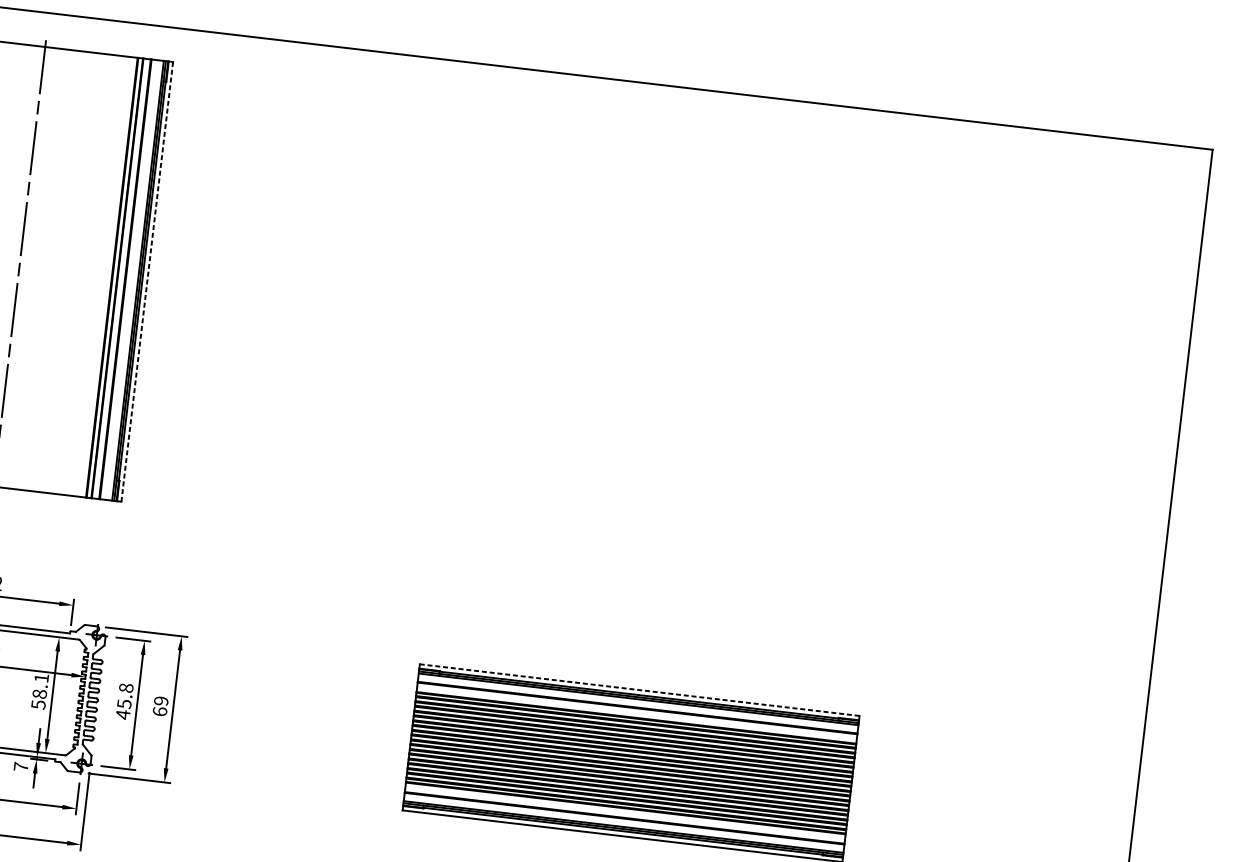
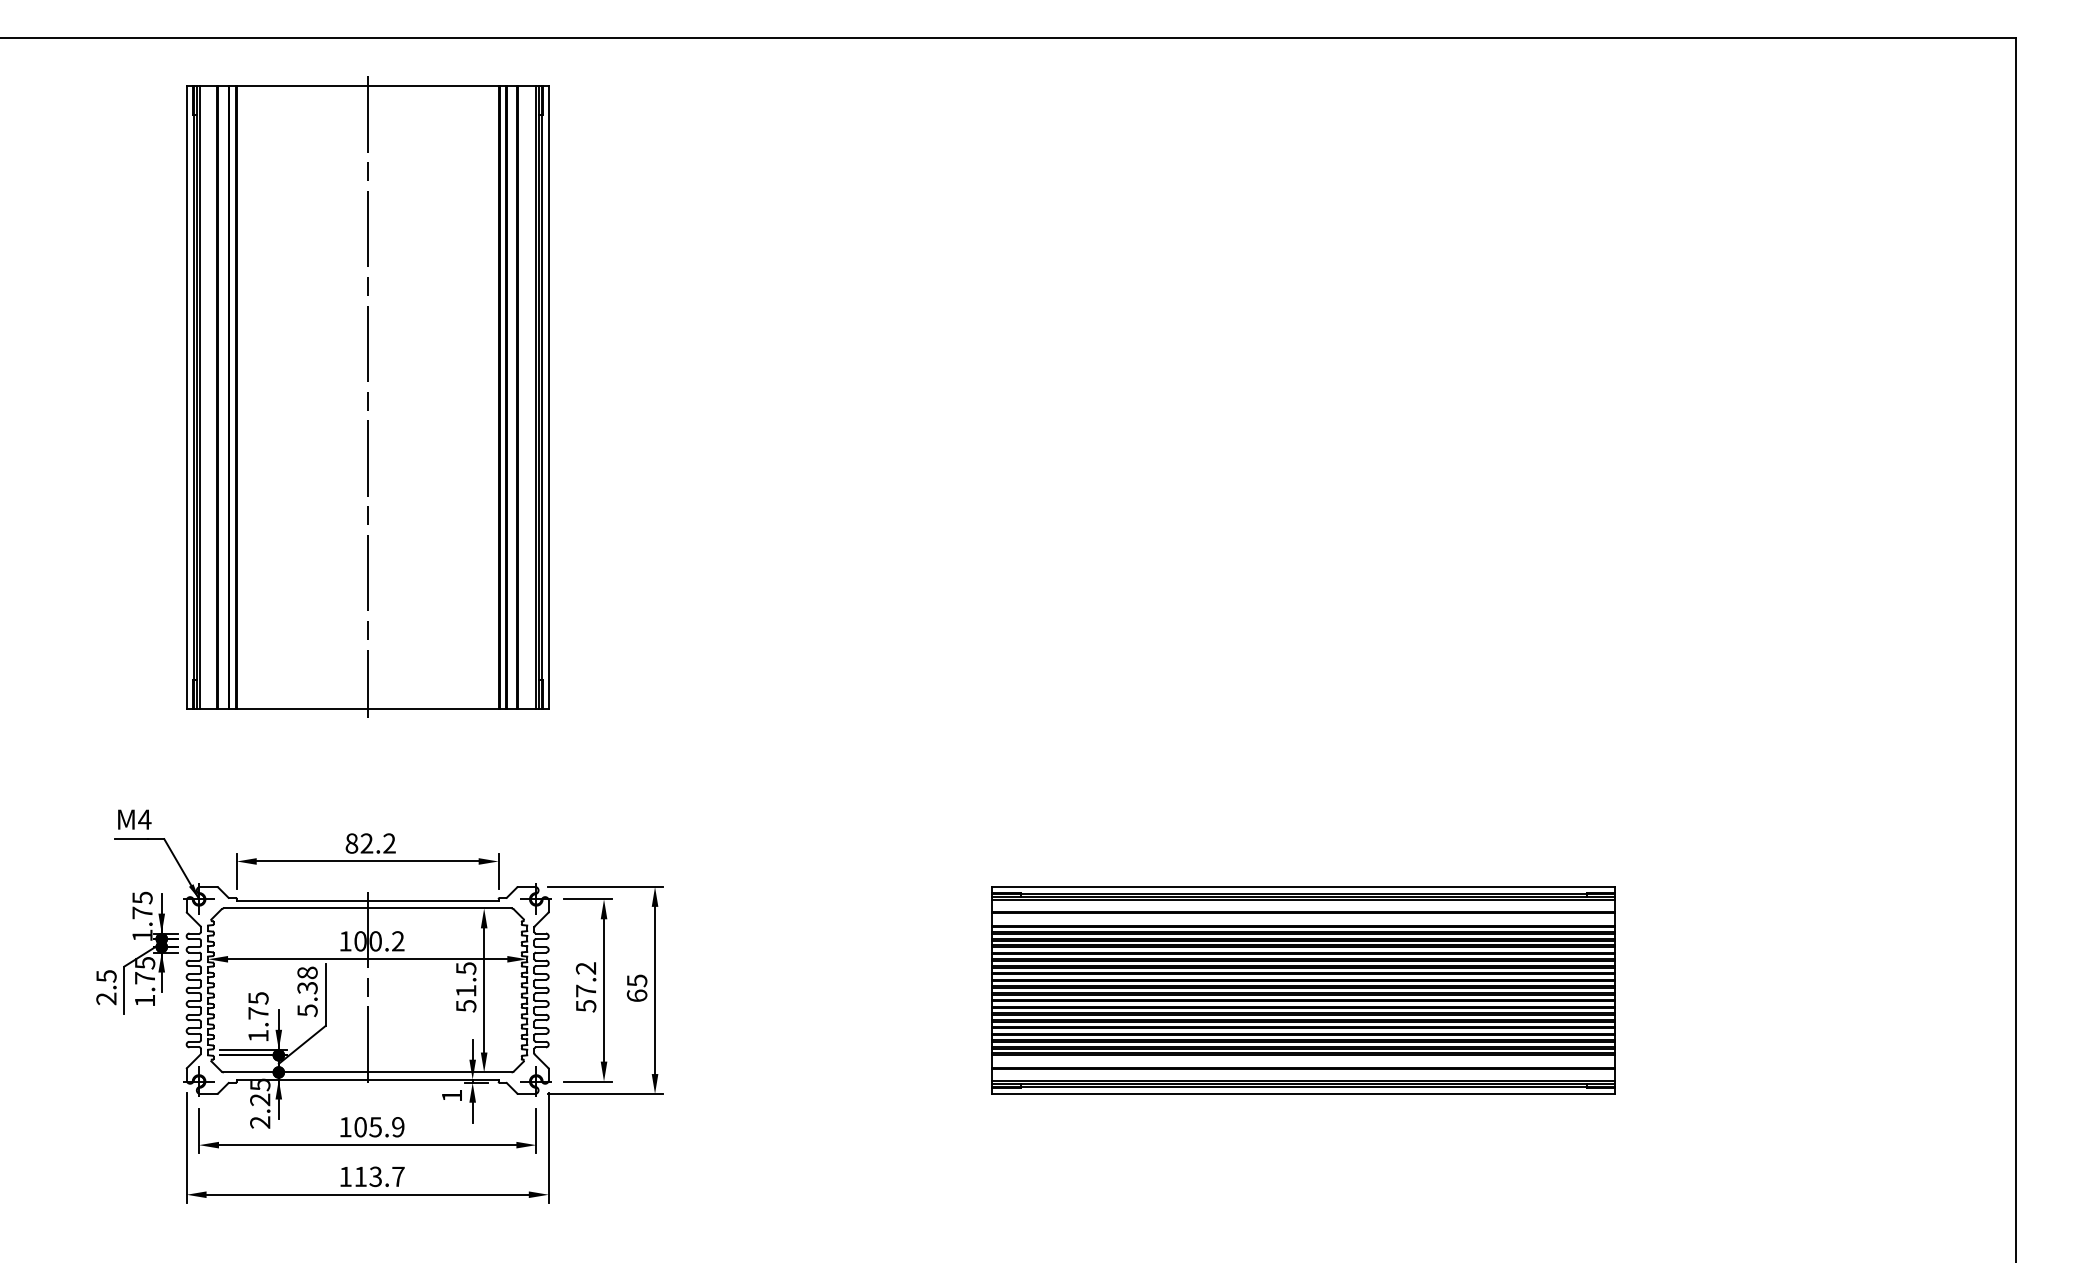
line: (147, 281) -> (548, 397), dashed -> solid
text: (40, 686) -> (466, 979), 58.1 -> 51.5
line: (639, 689) -> (1303, 886), dashed -> solid
text: (160, 700) -> (636, 980), 69 -> 65
text: (124, 701) -> (585, 987), 45.8 -> 57.2
text: (20, 766) -> (451, 1095), 7 -> 1

